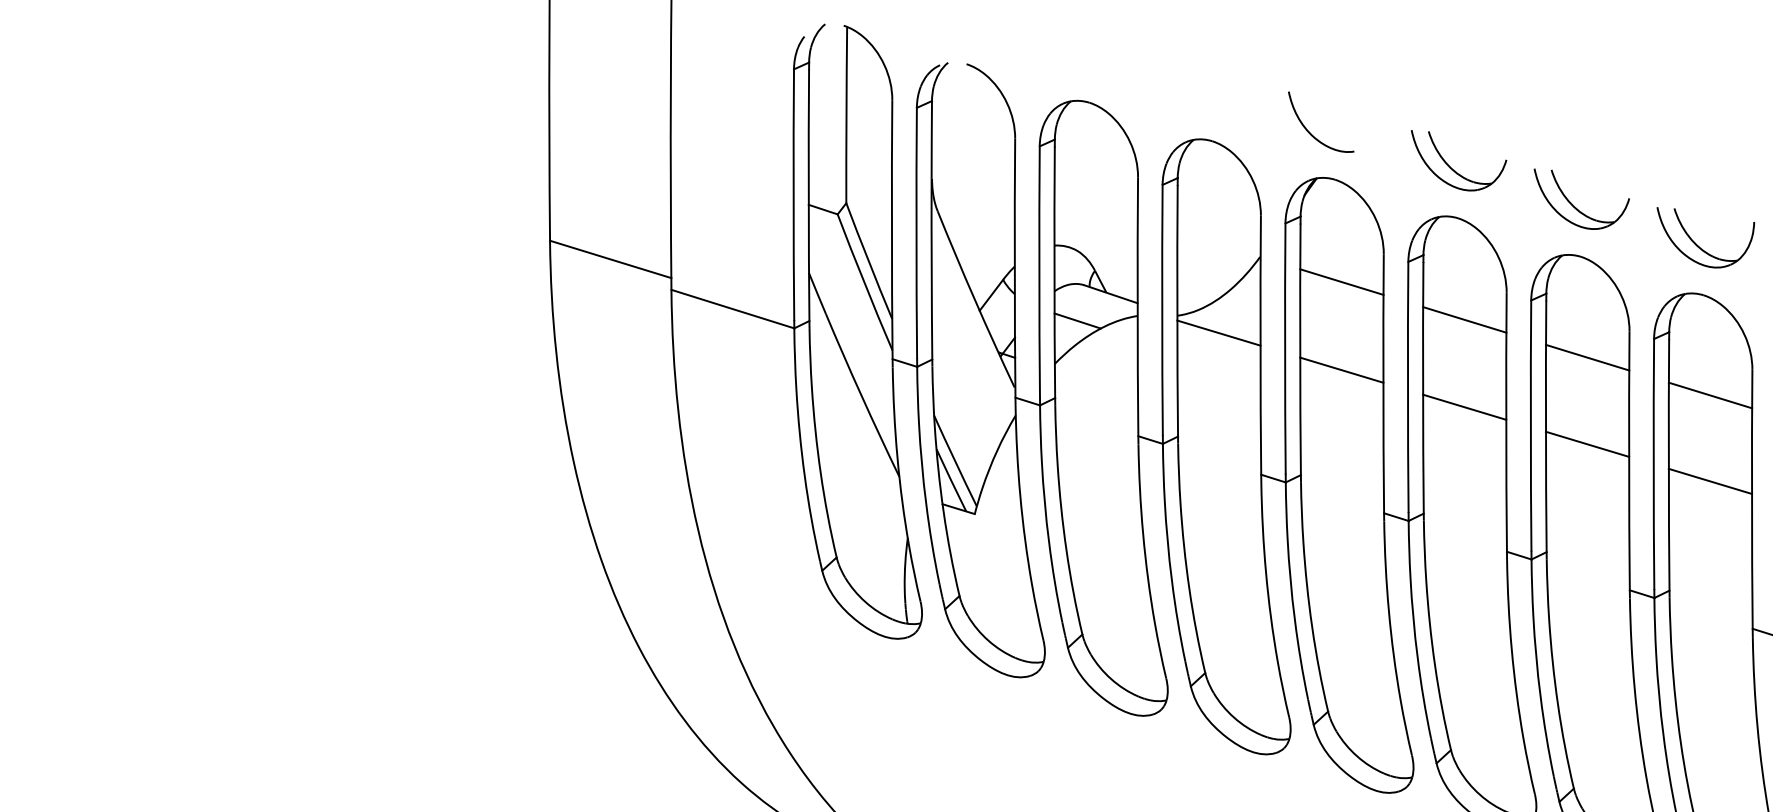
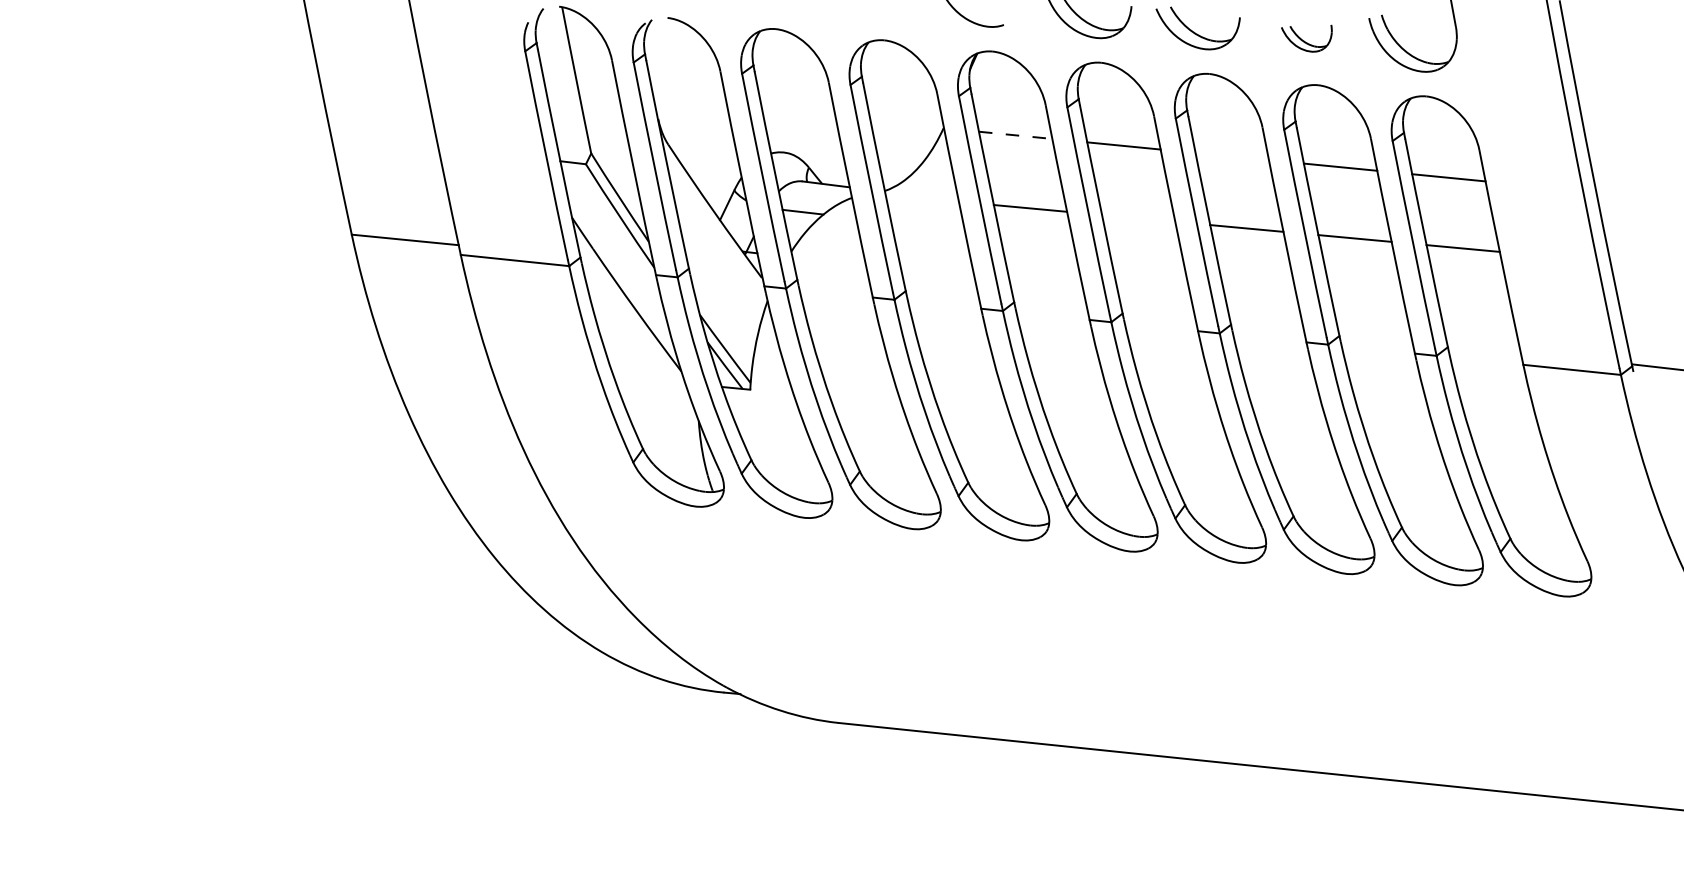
part: (1701, 238) -> (1306, 38), size x0.6
line: (1341, 282) -> (1015, 135), solid -> dashed
line: (1218, 333) -> (921, 198), removed
line: (1586, 357) -> (1231, 156), removed
line: (1464, 407) -> (1138, 218), removed

